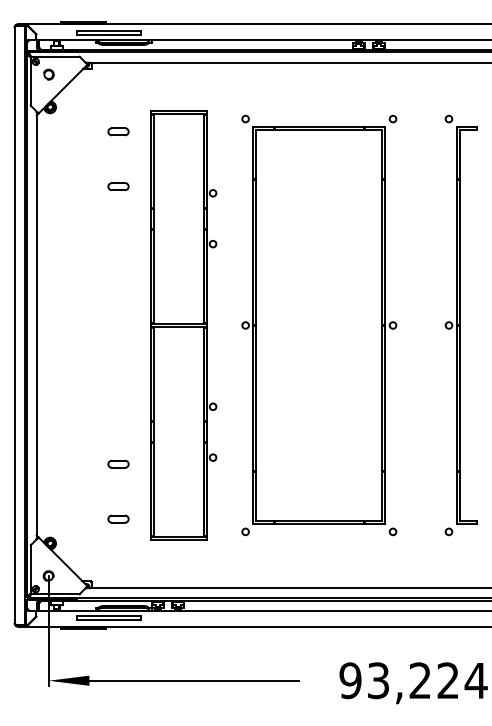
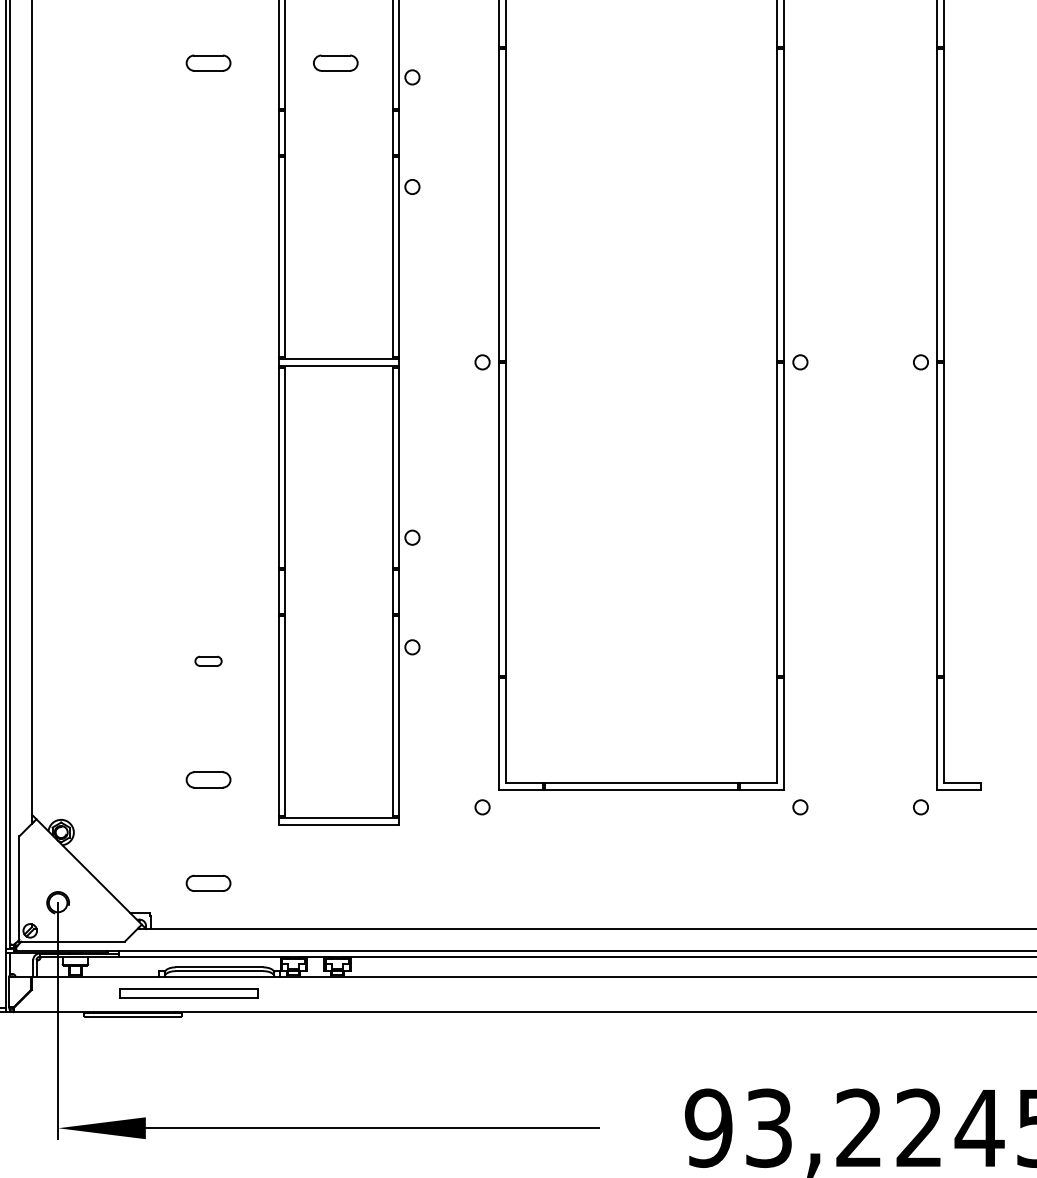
part: (177, 186) -> (335, 62), added
part: (118, 463) -> (208, 659), size x0.6
part: (118, 566) -> (208, 881), added

